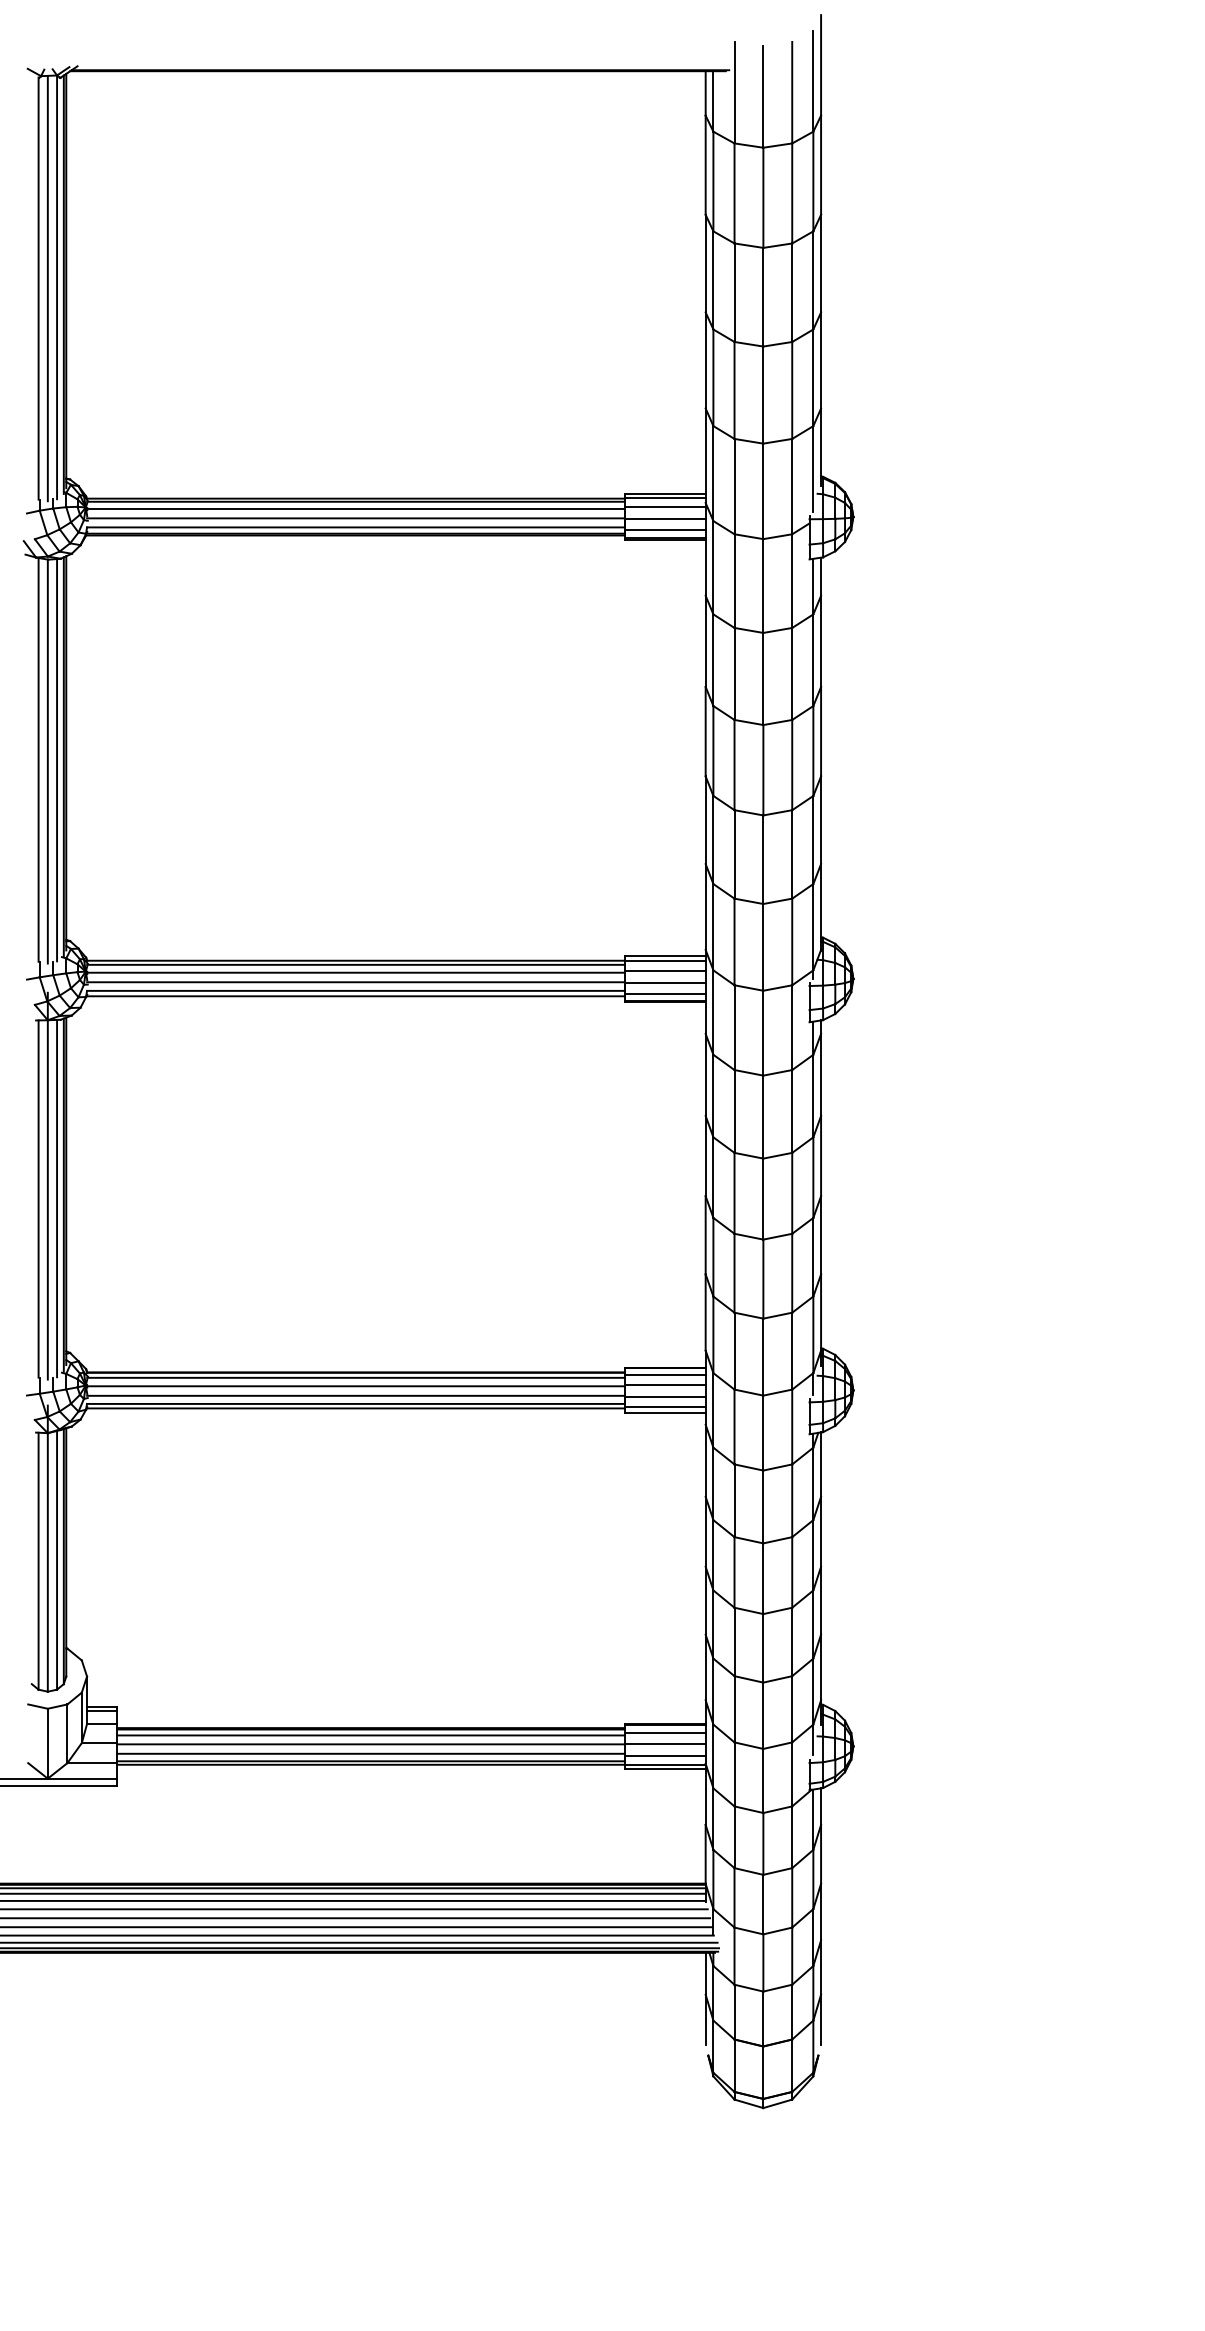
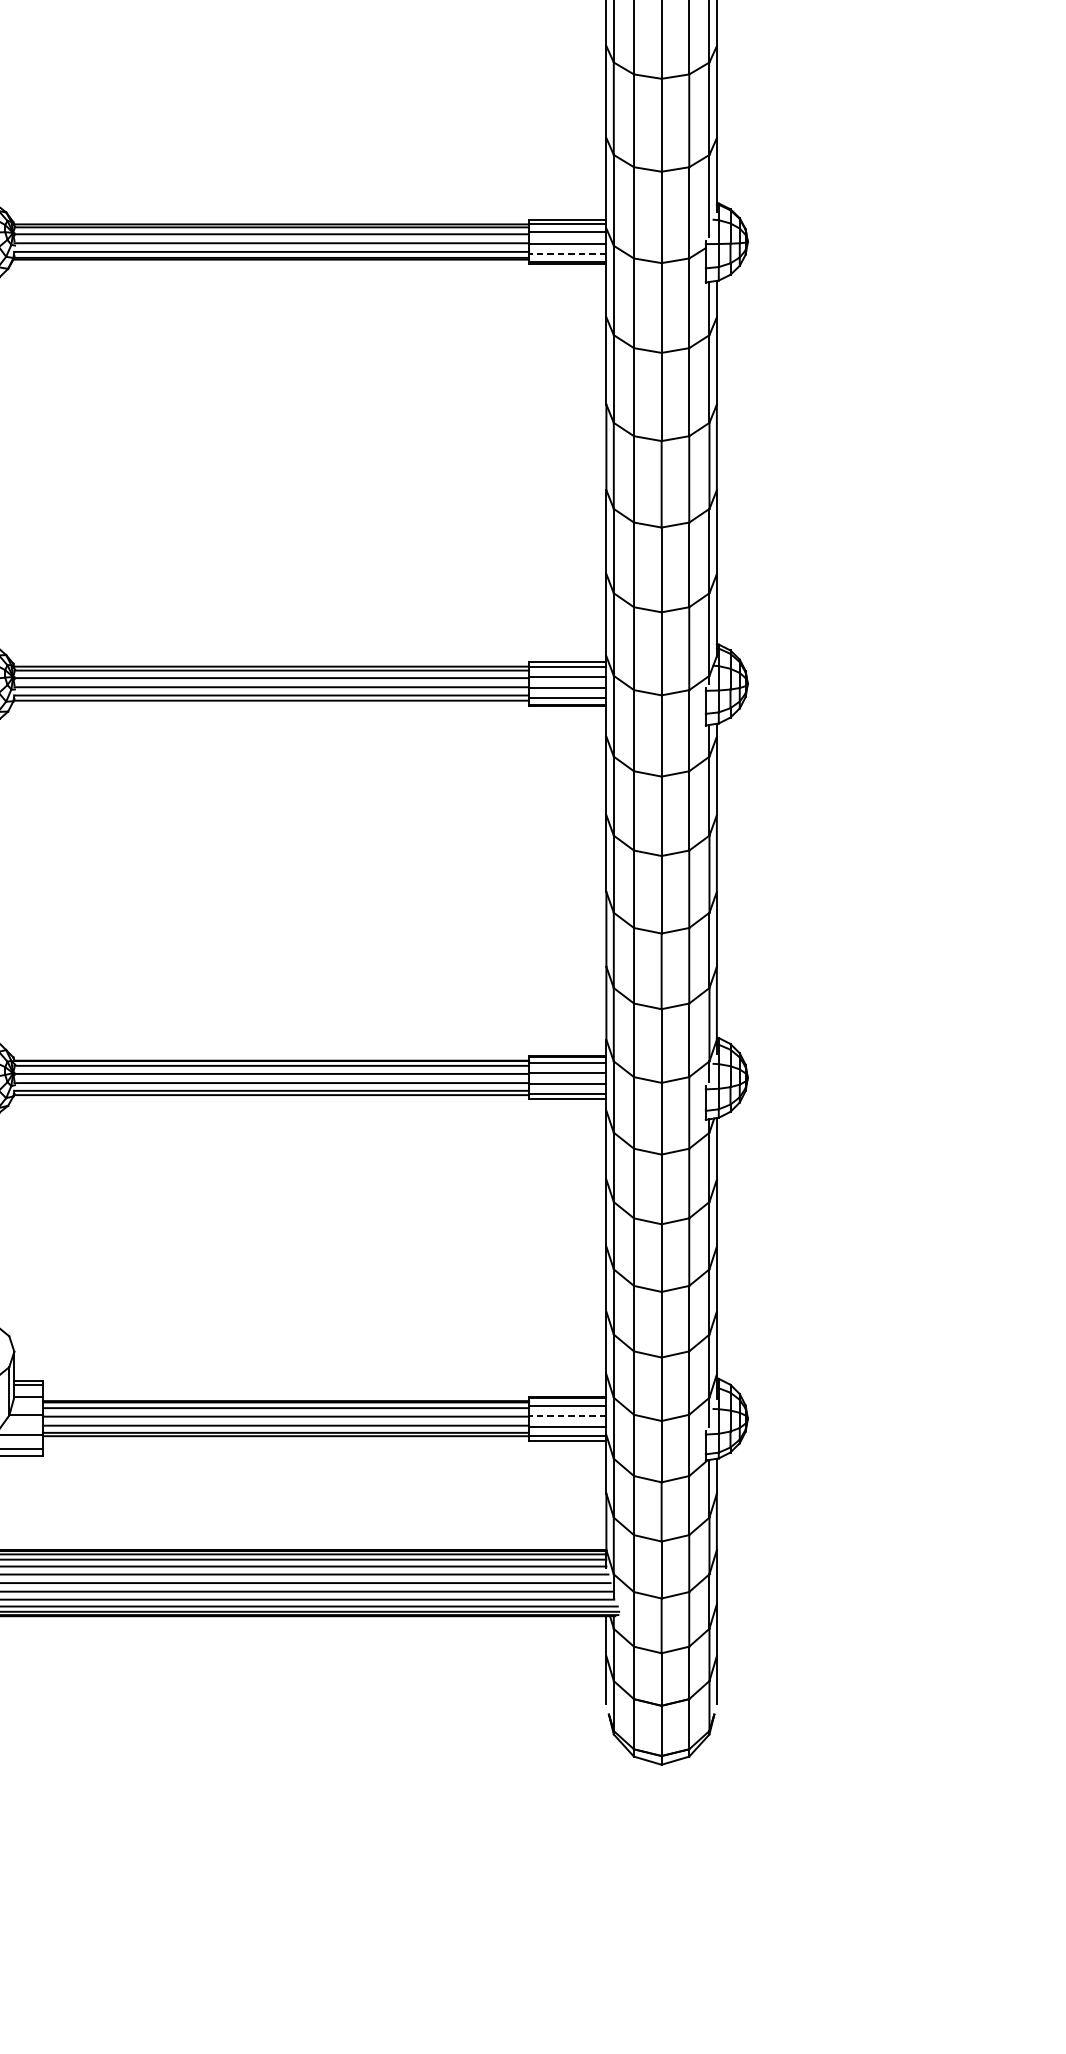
line: (664, 530) -> (567, 254), solid -> dashed
line: (664, 1743) -> (567, 1415), solid -> dashed

